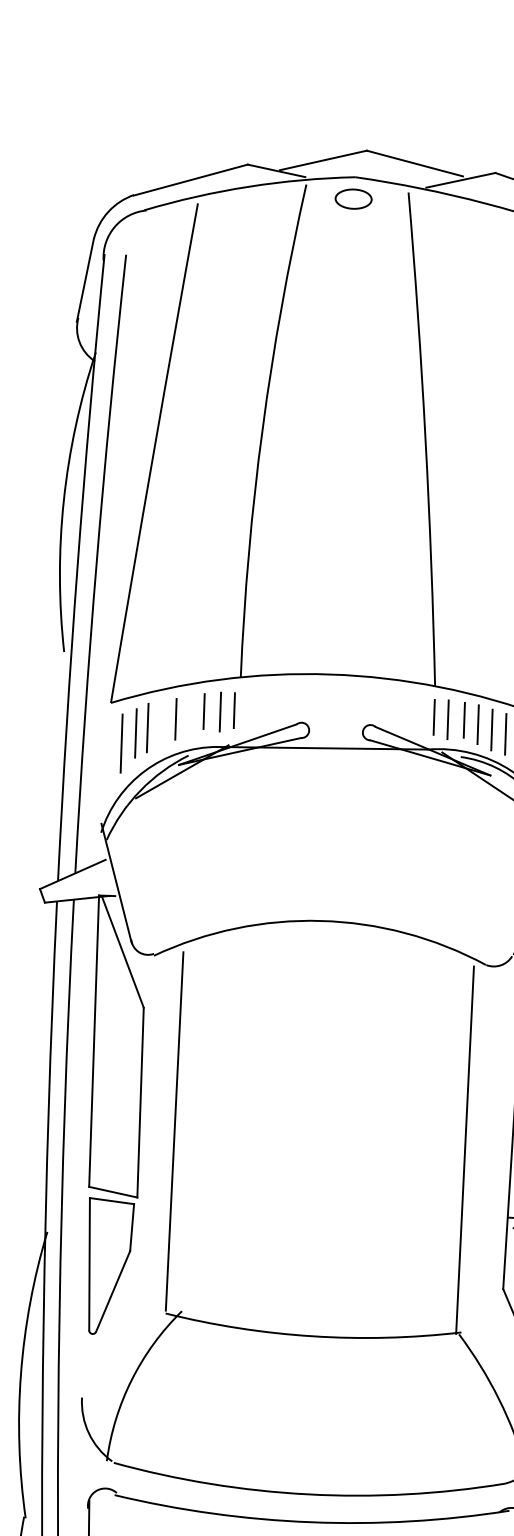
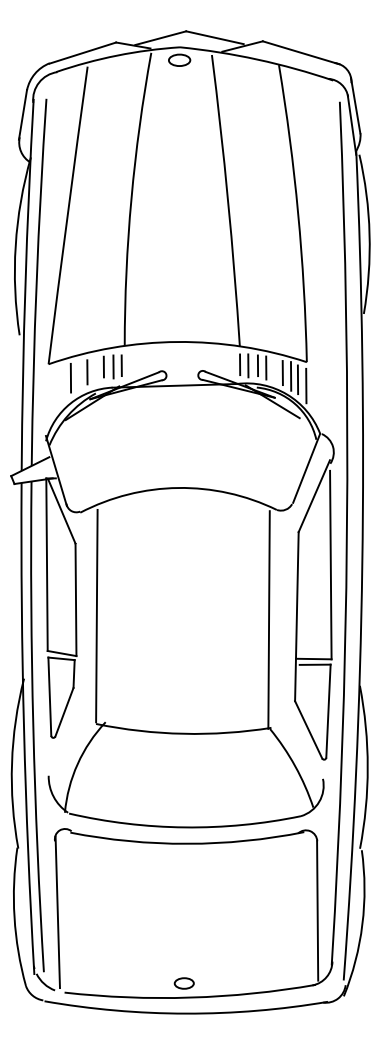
line: (491, 729) -> (274, 370), removed
line: (134, 733) -> (63, 381), removed
line: (120, 742) -> (55, 387), removed

